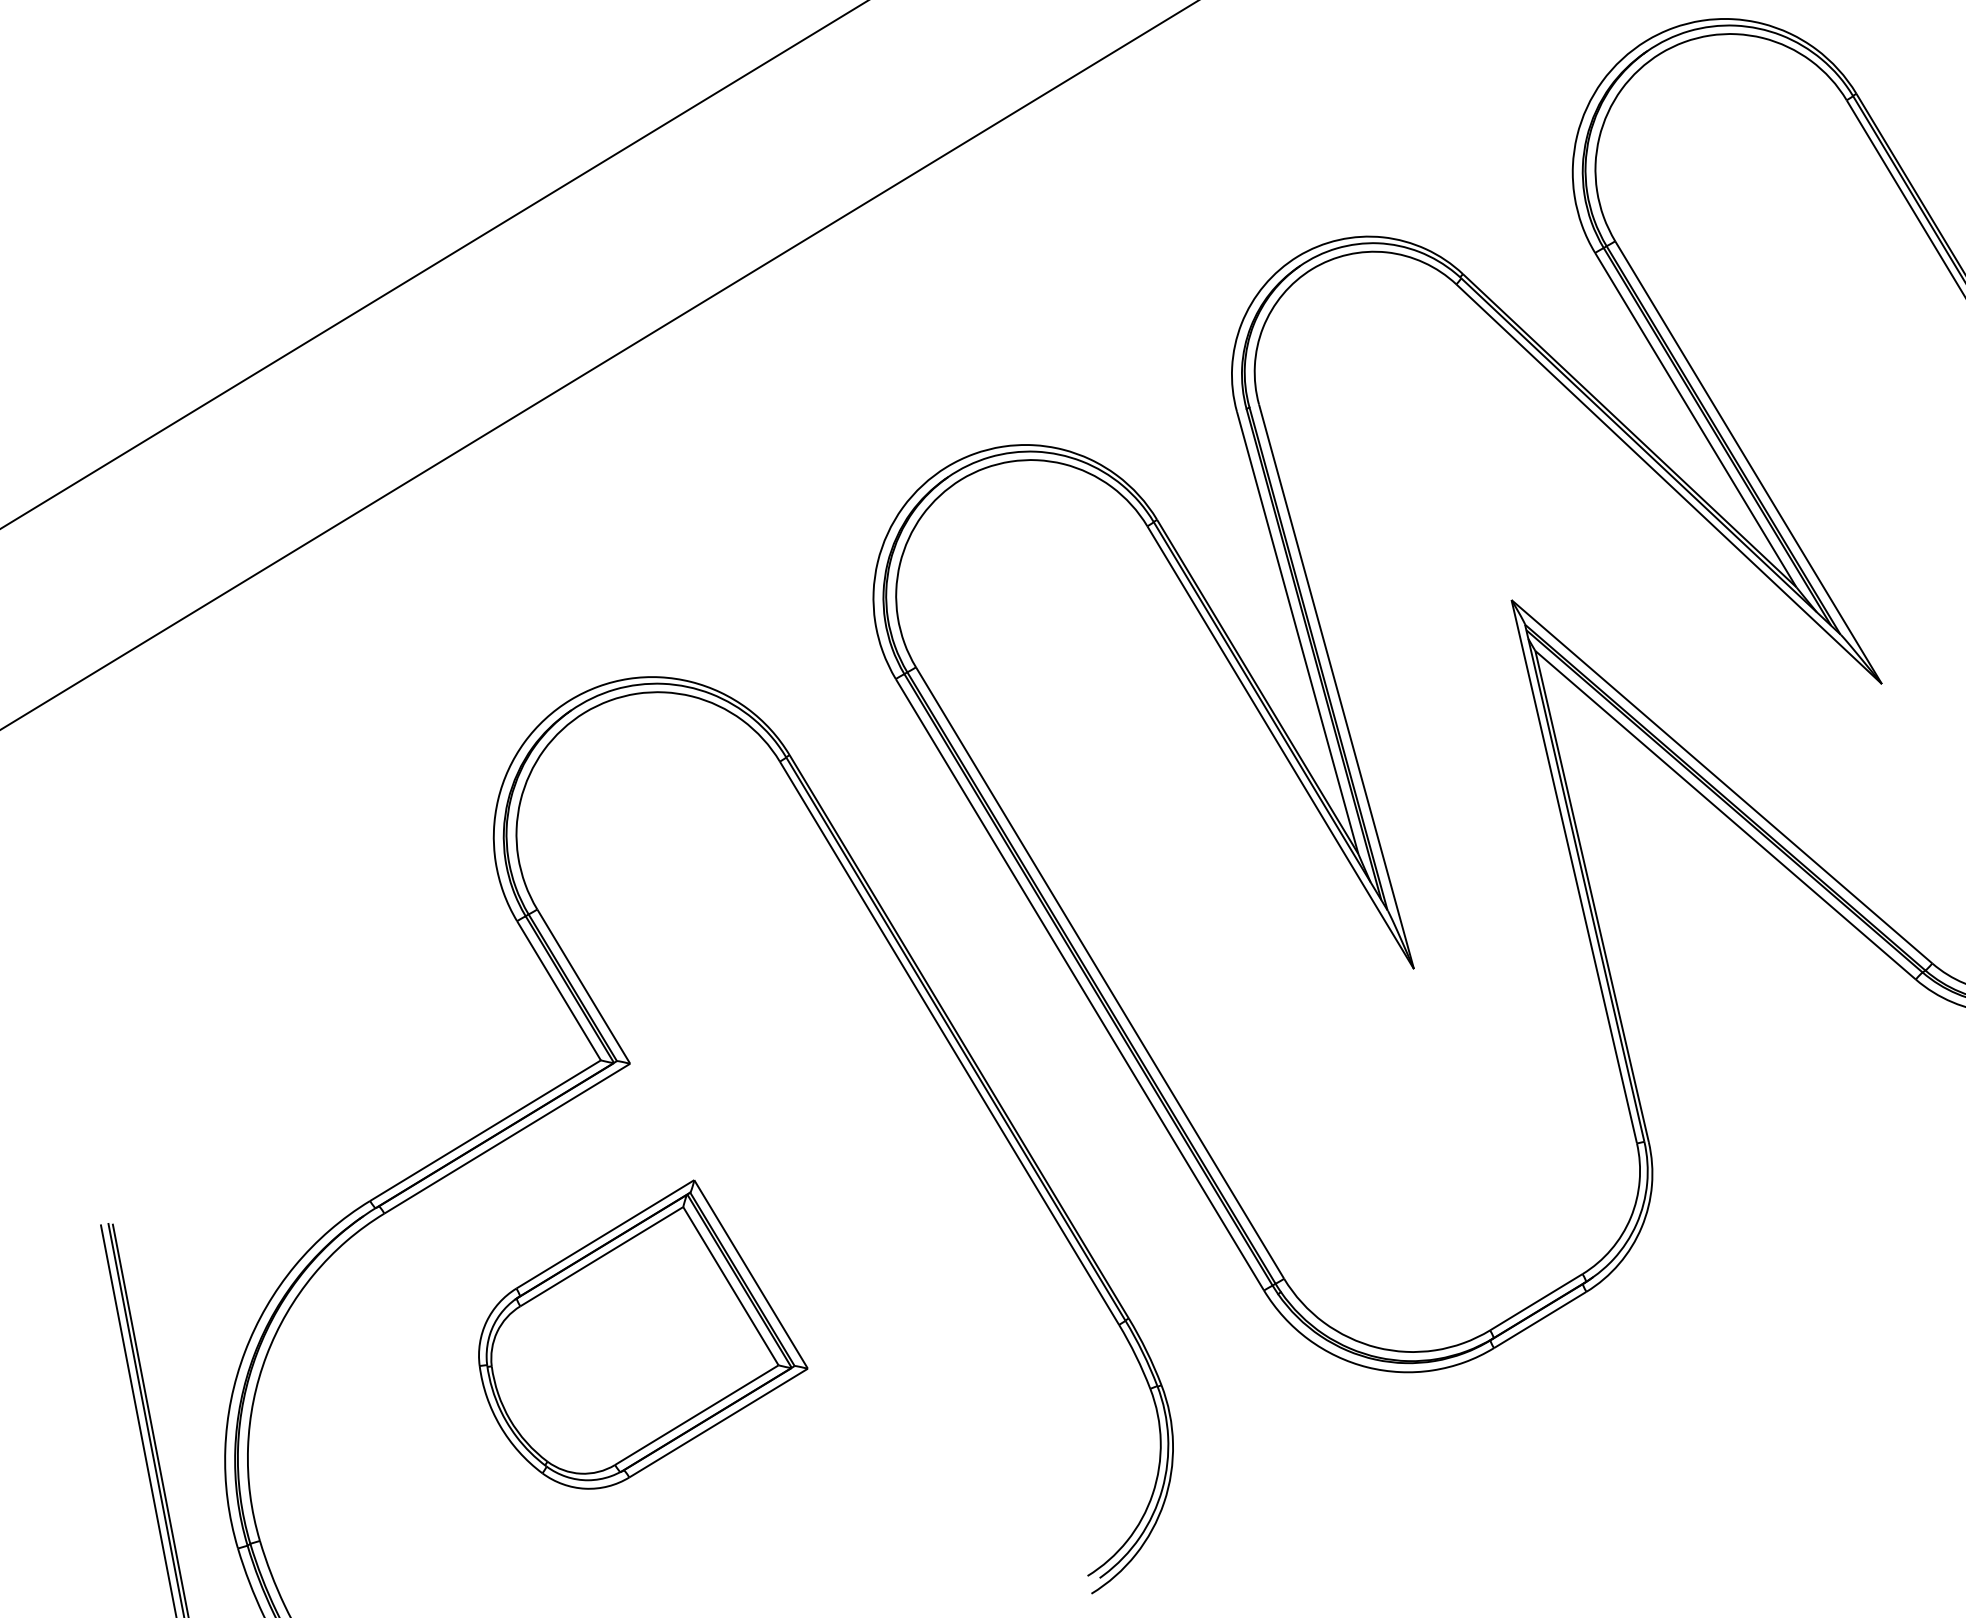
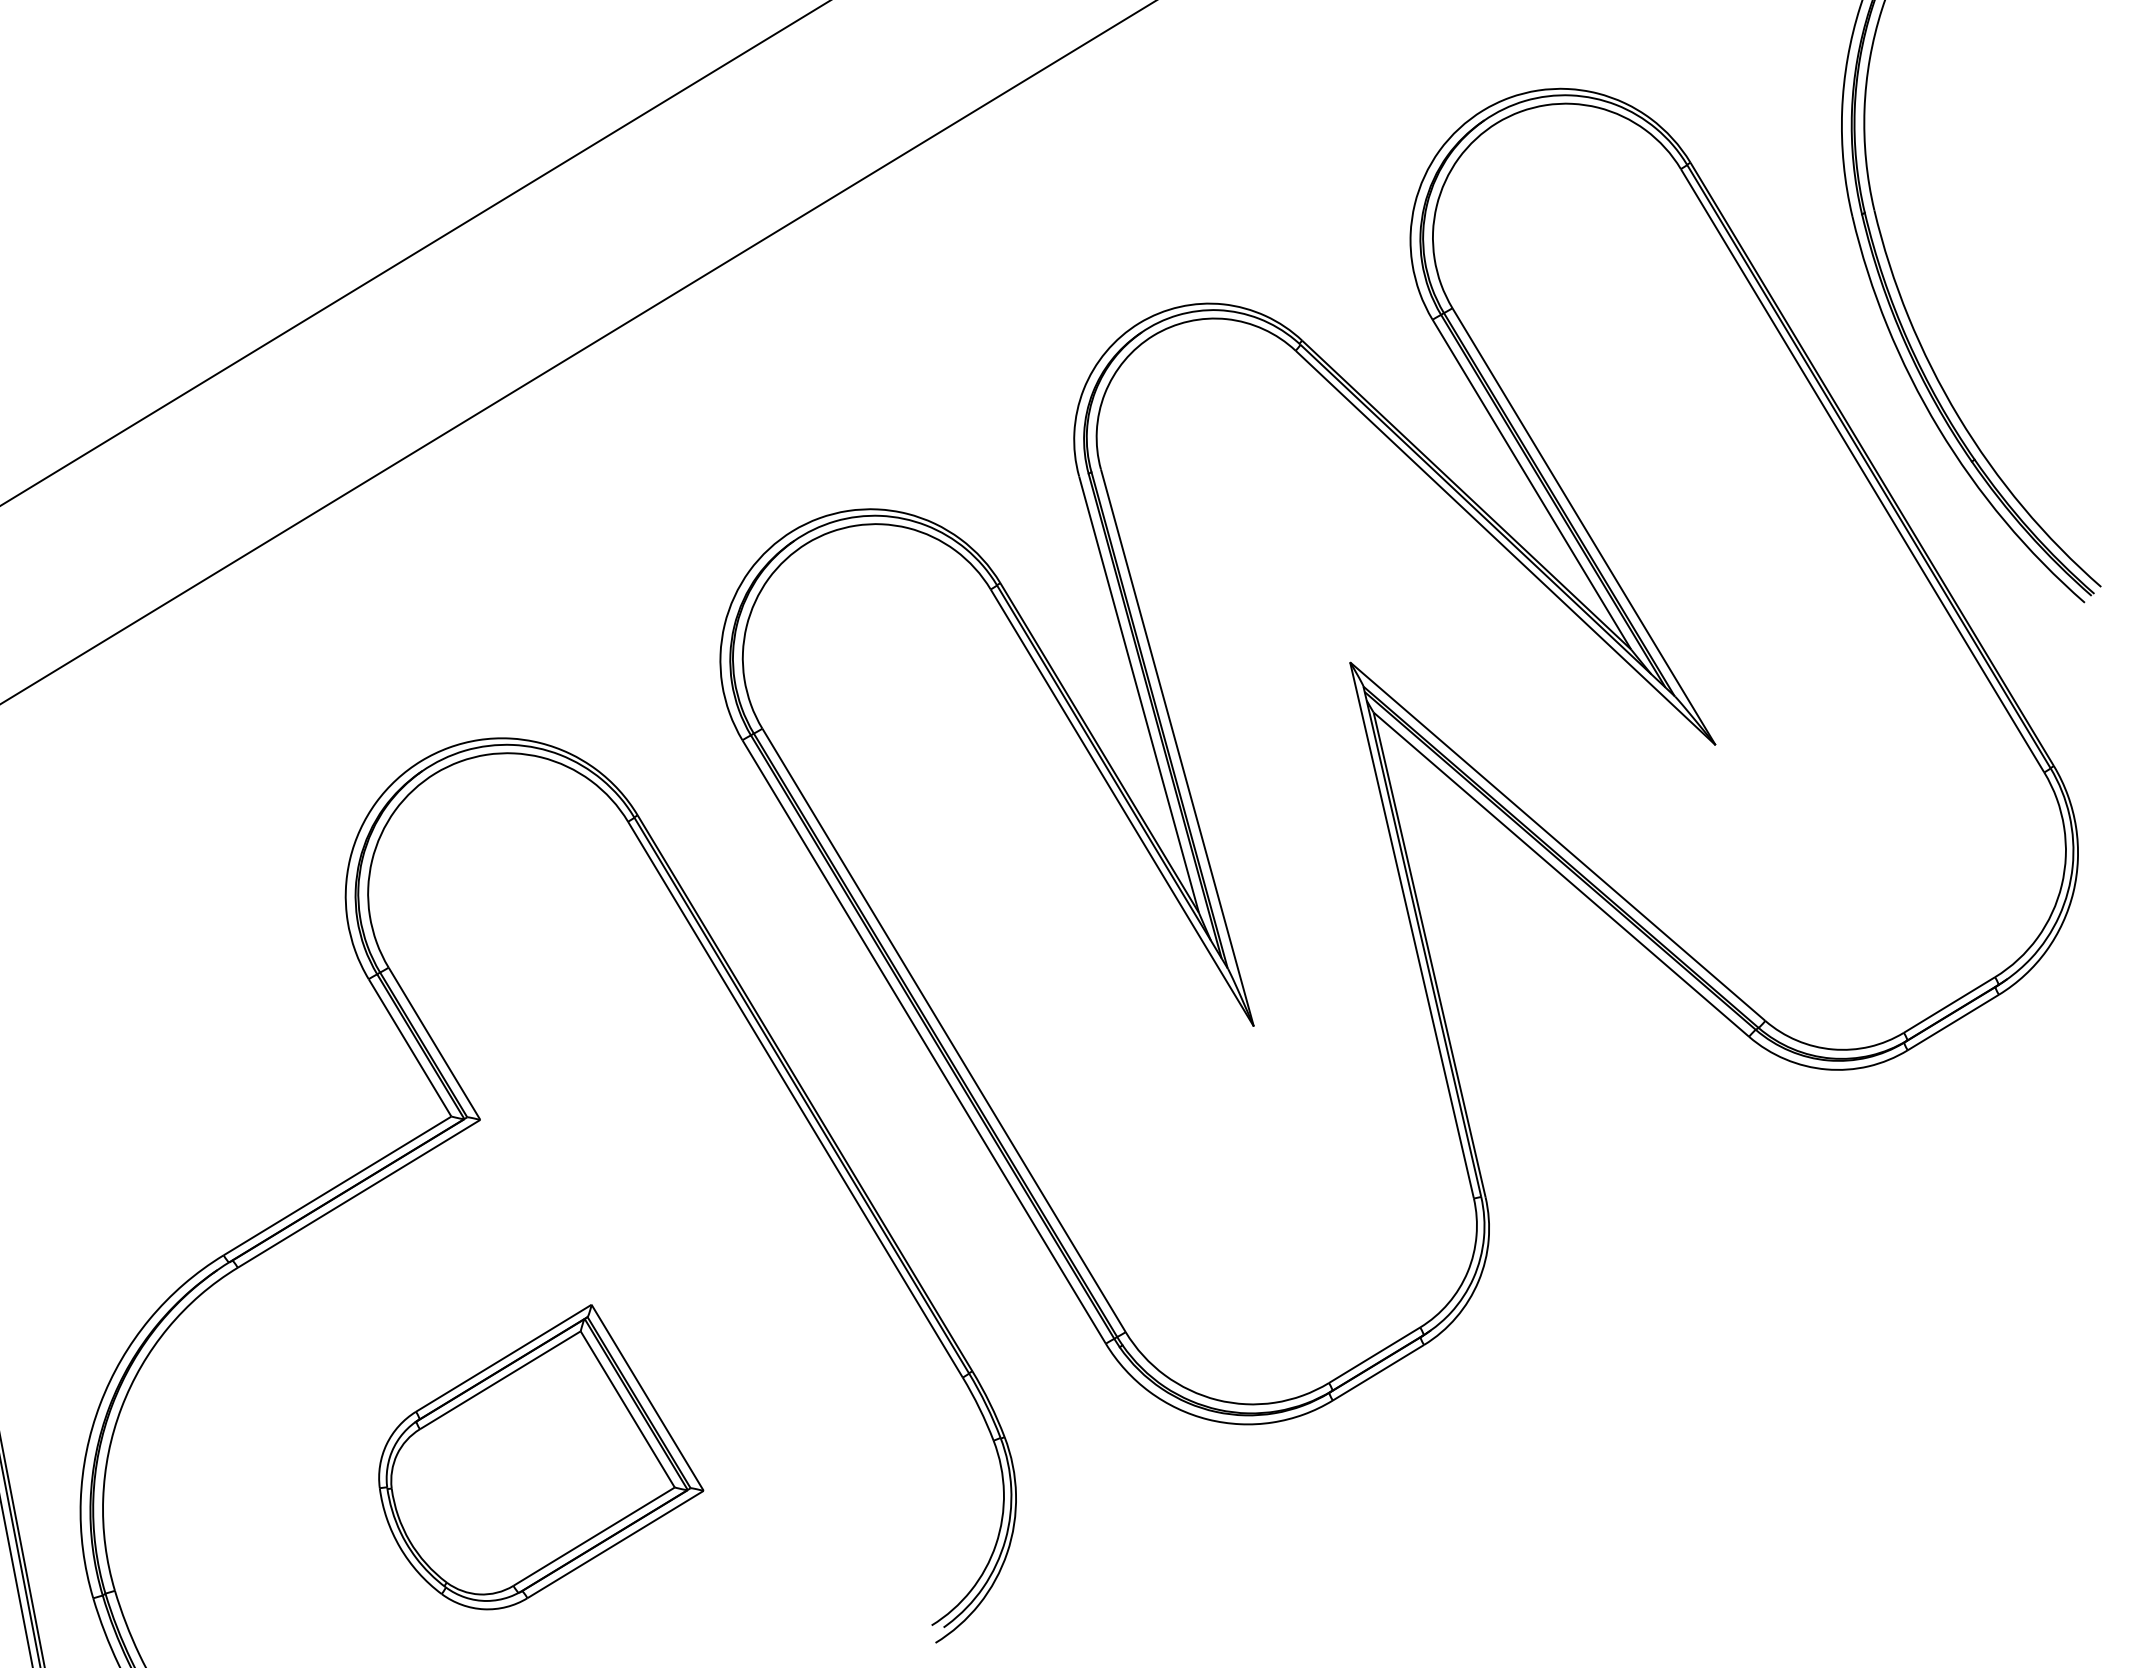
part: (643, 1334) -> (541, 1457), moved

